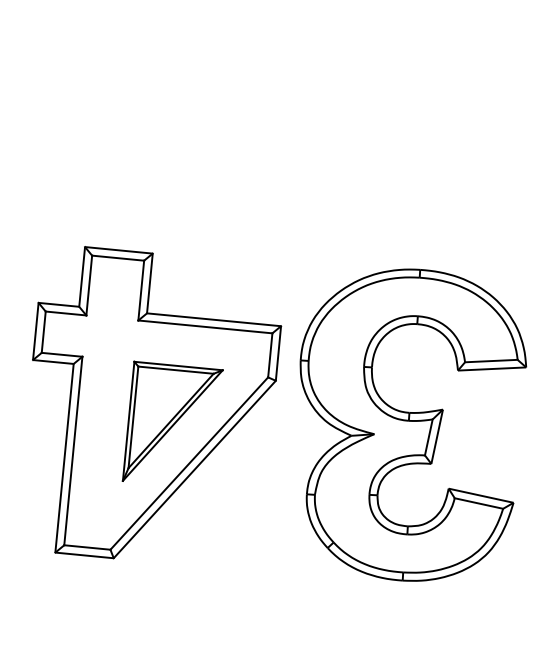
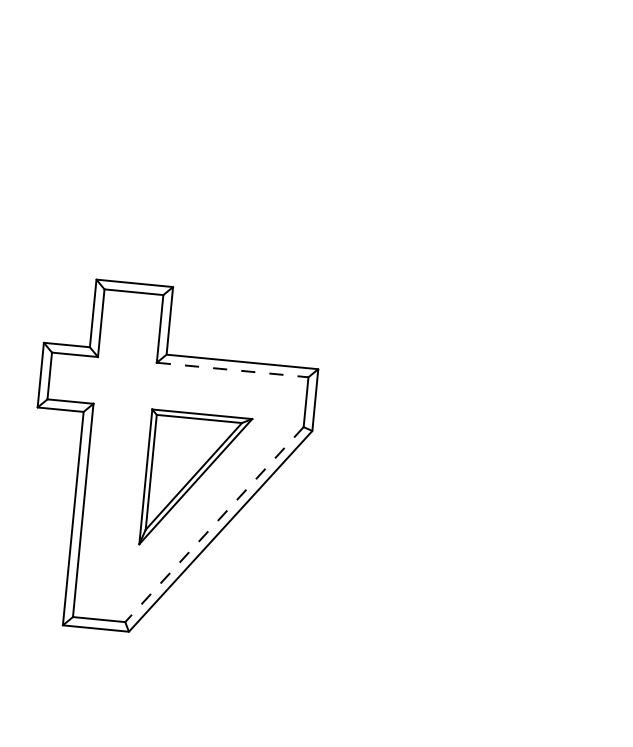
line: (206, 327) -> (233, 370), solid -> dashed
part: (412, 425) -> (467, 481), removed
line: (189, 463) -> (214, 524), solid -> dashed

